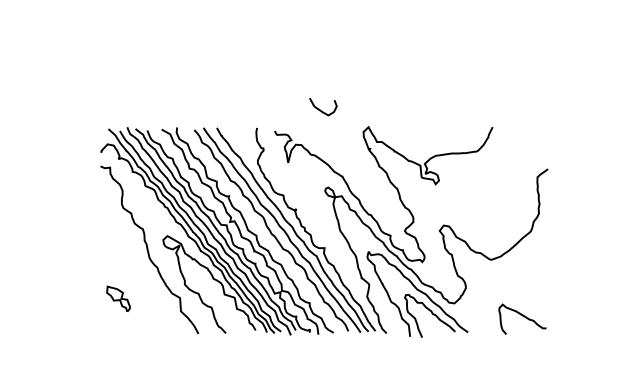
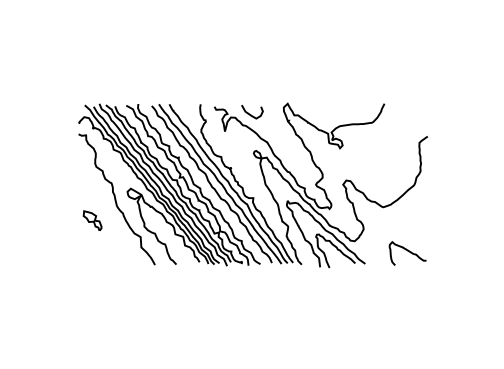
curve: (322, 110) -> (251, 114), moved
part: (118, 298) -> (92, 220), moved

